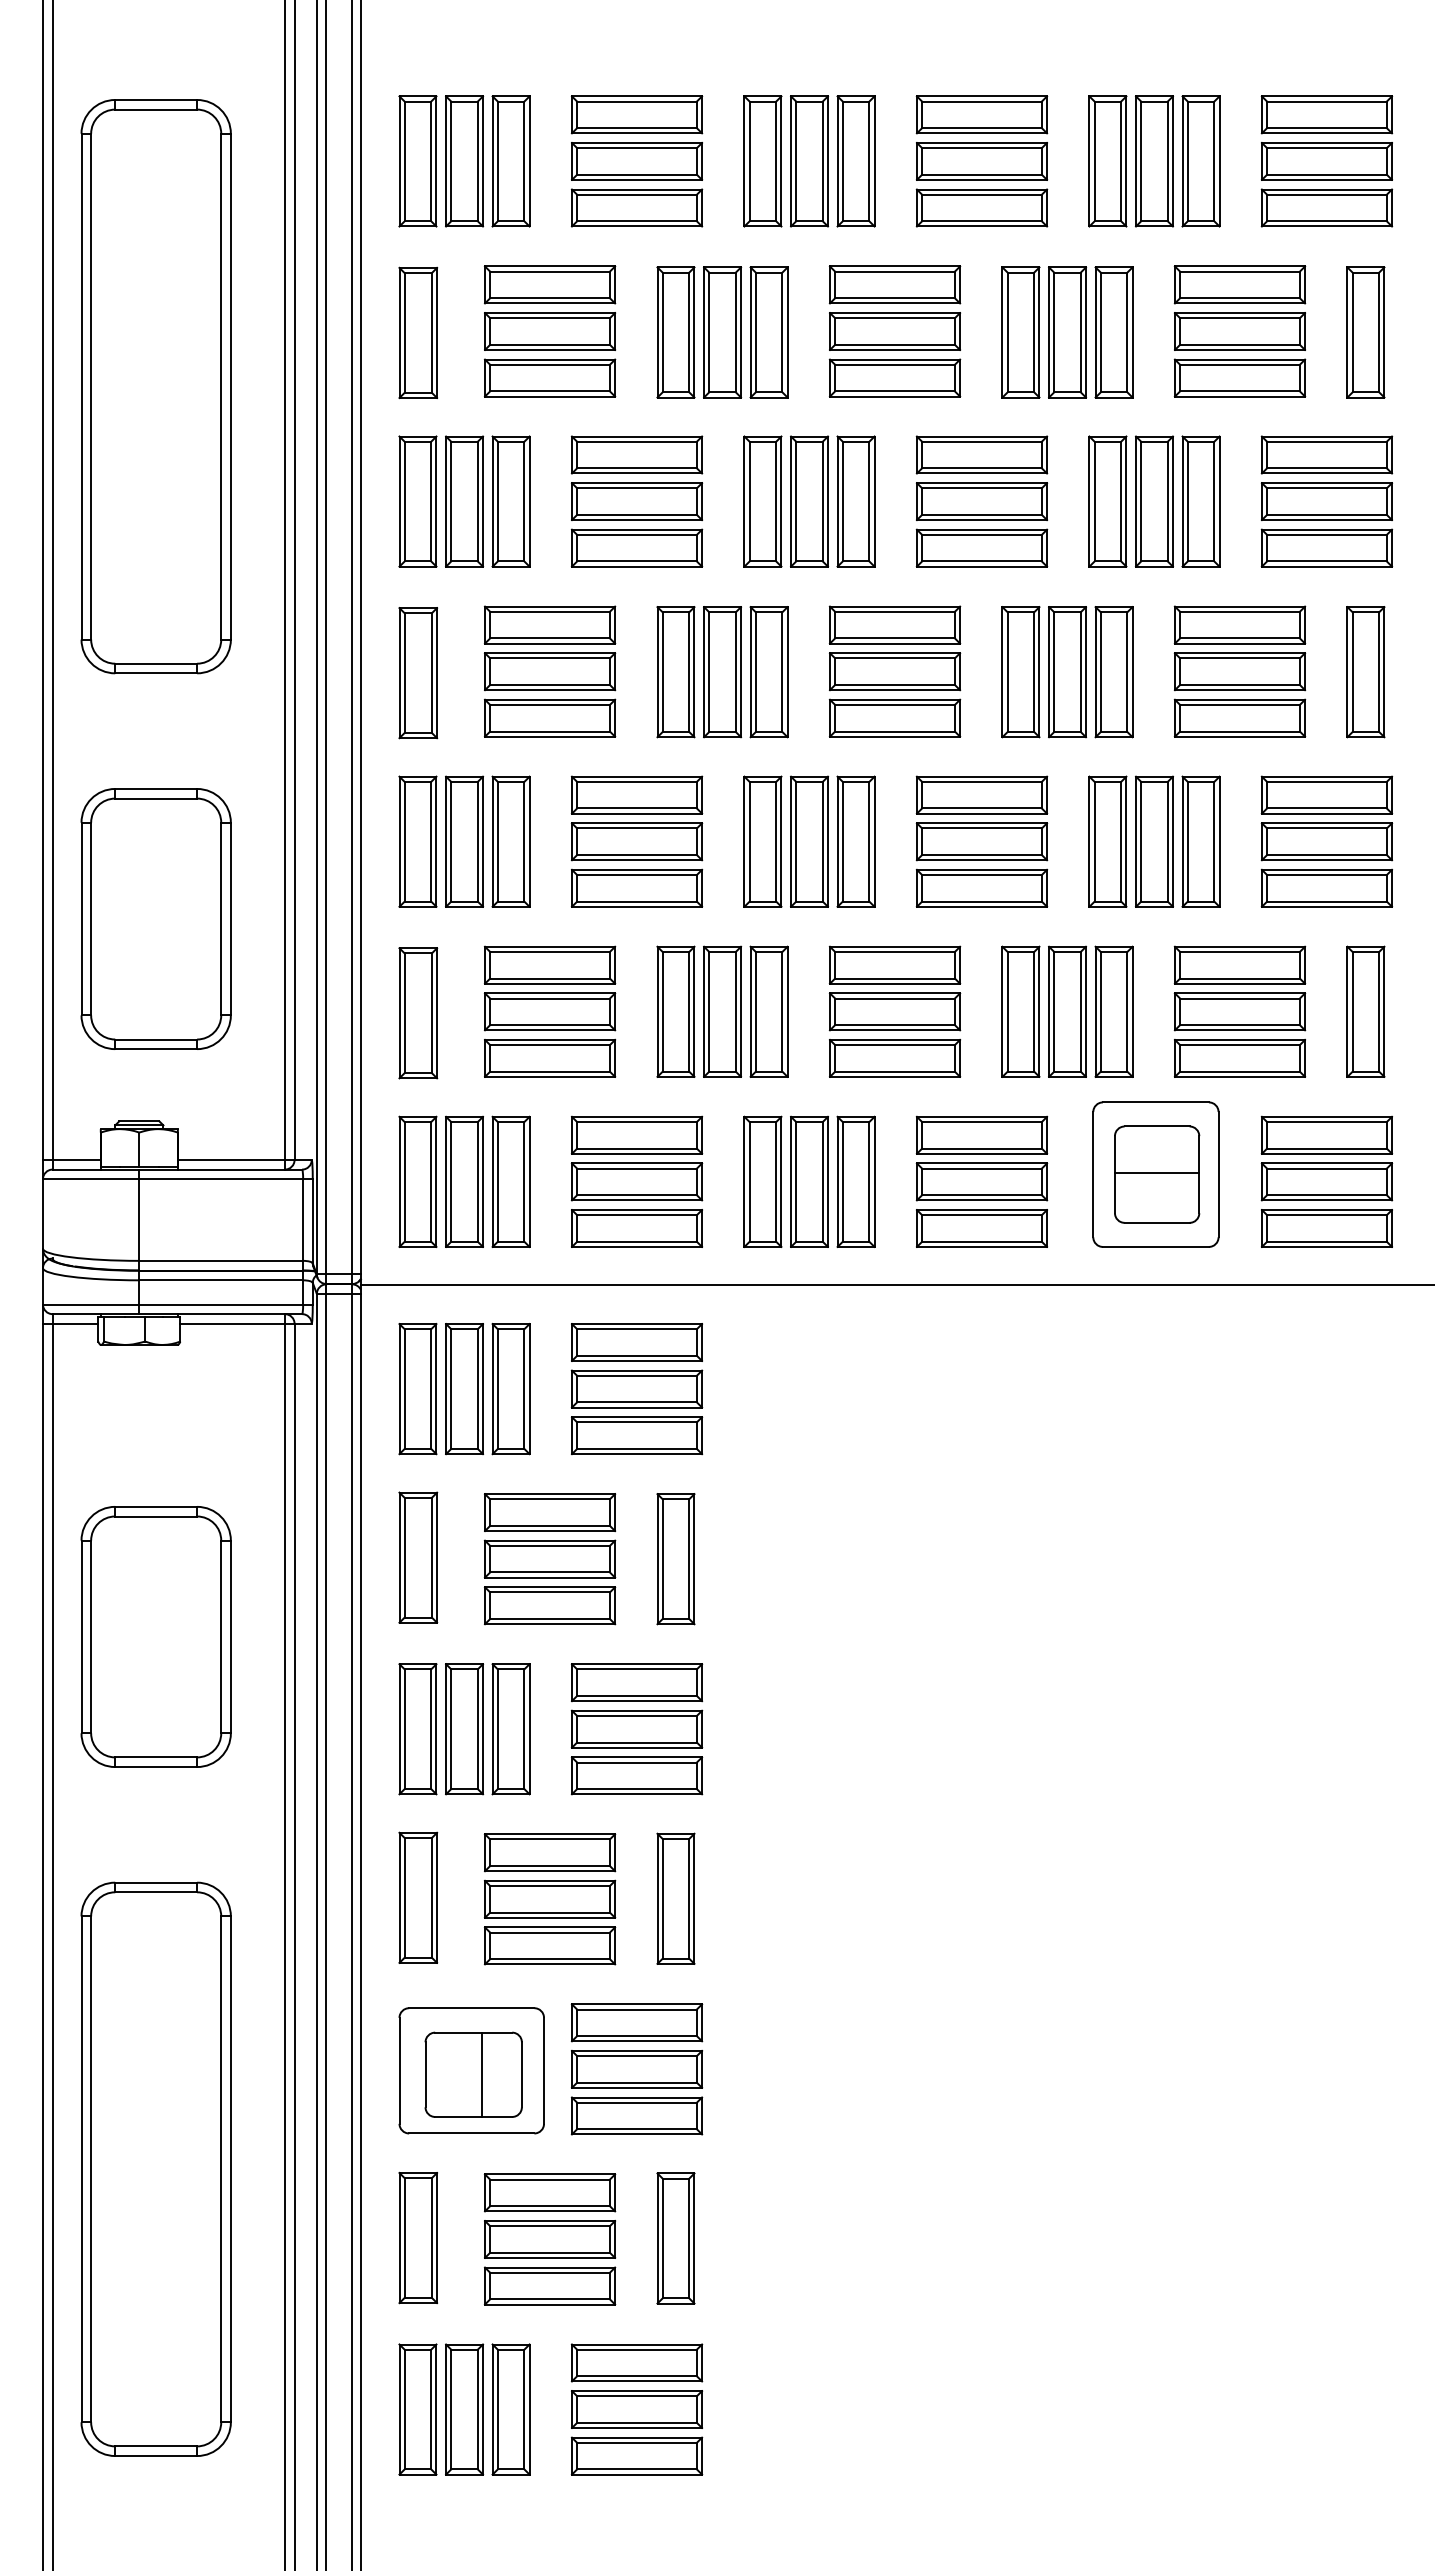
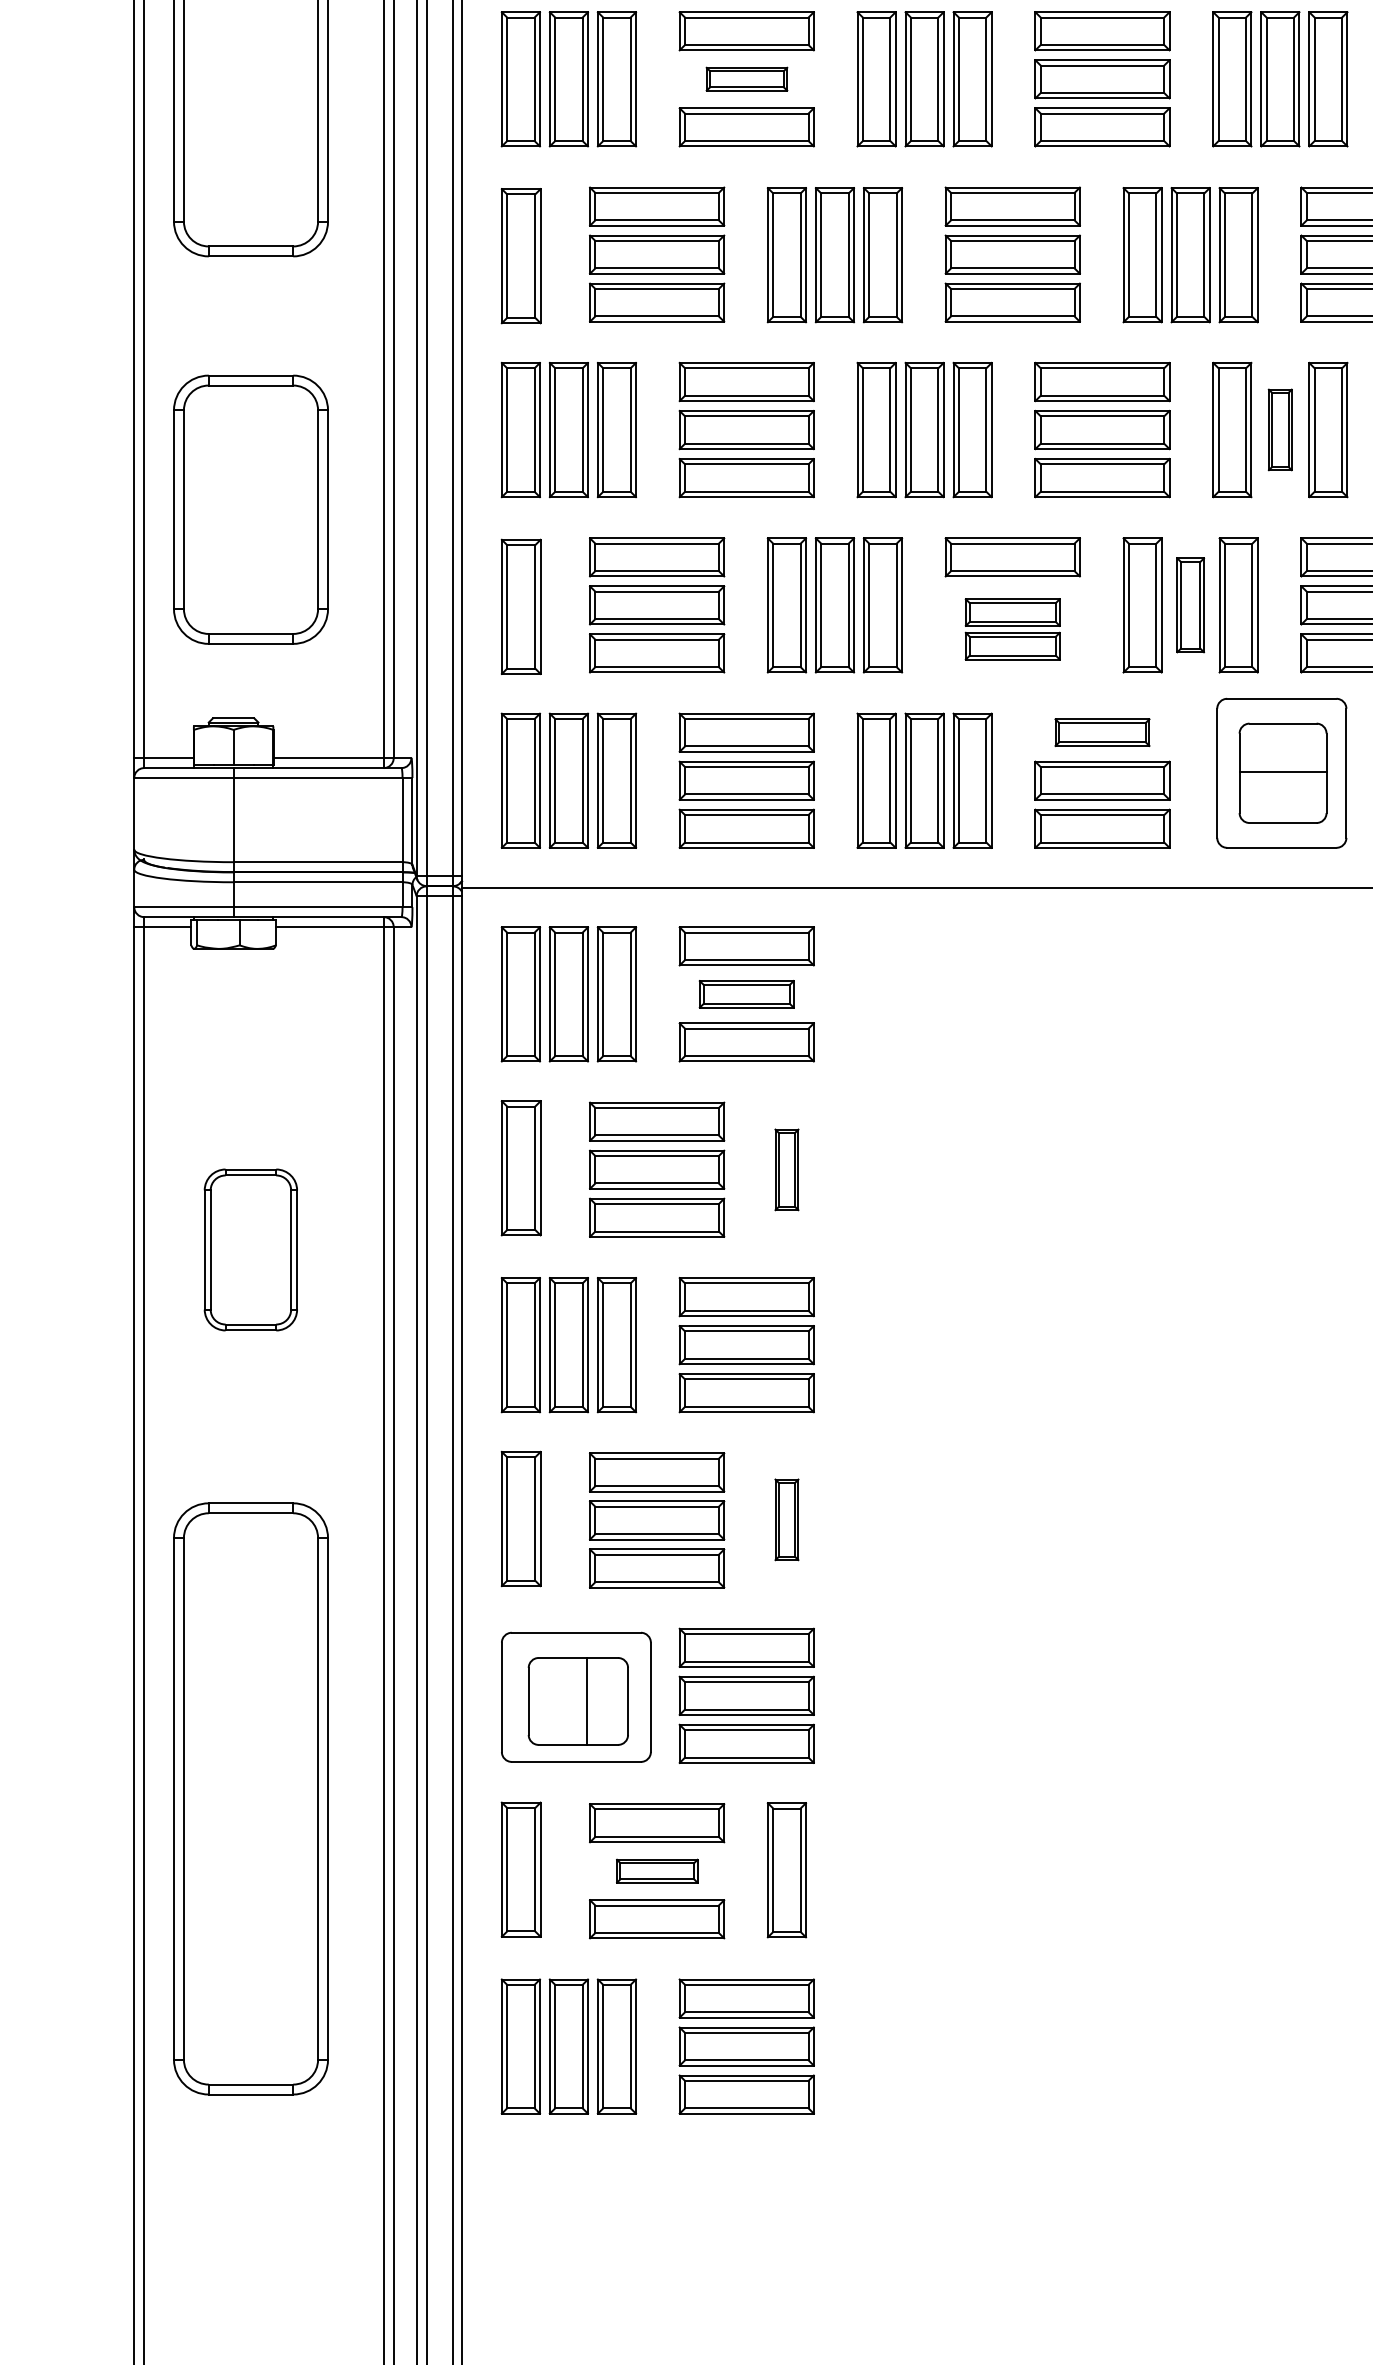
part: (637, 501) -> (747, 79), size x0.6
part: (1154, 841) -> (1280, 429), size x0.6
part: (1067, 1011) -> (1190, 605), size x0.7
part: (894, 1034) -> (1012, 628), size x0.7
part: (981, 1134) -> (1101, 731), size x0.7
part: (636, 1388) -> (746, 993), size x0.7
part: (675, 1559) -> (786, 1170), size x0.6
part: (155, 1636) -> (250, 1249), size x0.6
part: (675, 1898) -> (786, 1519), size x0.6
part: (550, 2239) -> (657, 1871), size x0.6

